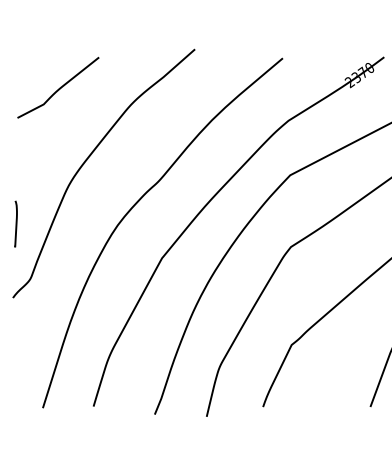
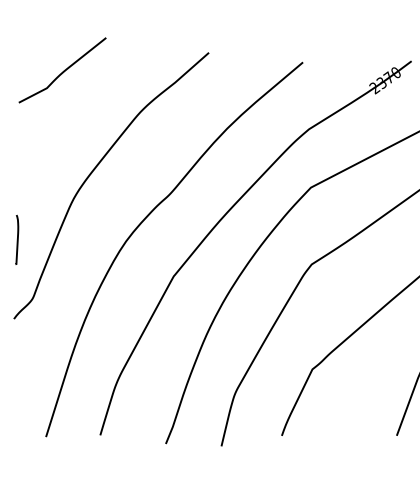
curve: (59, 87) -> (63, 70), moved

